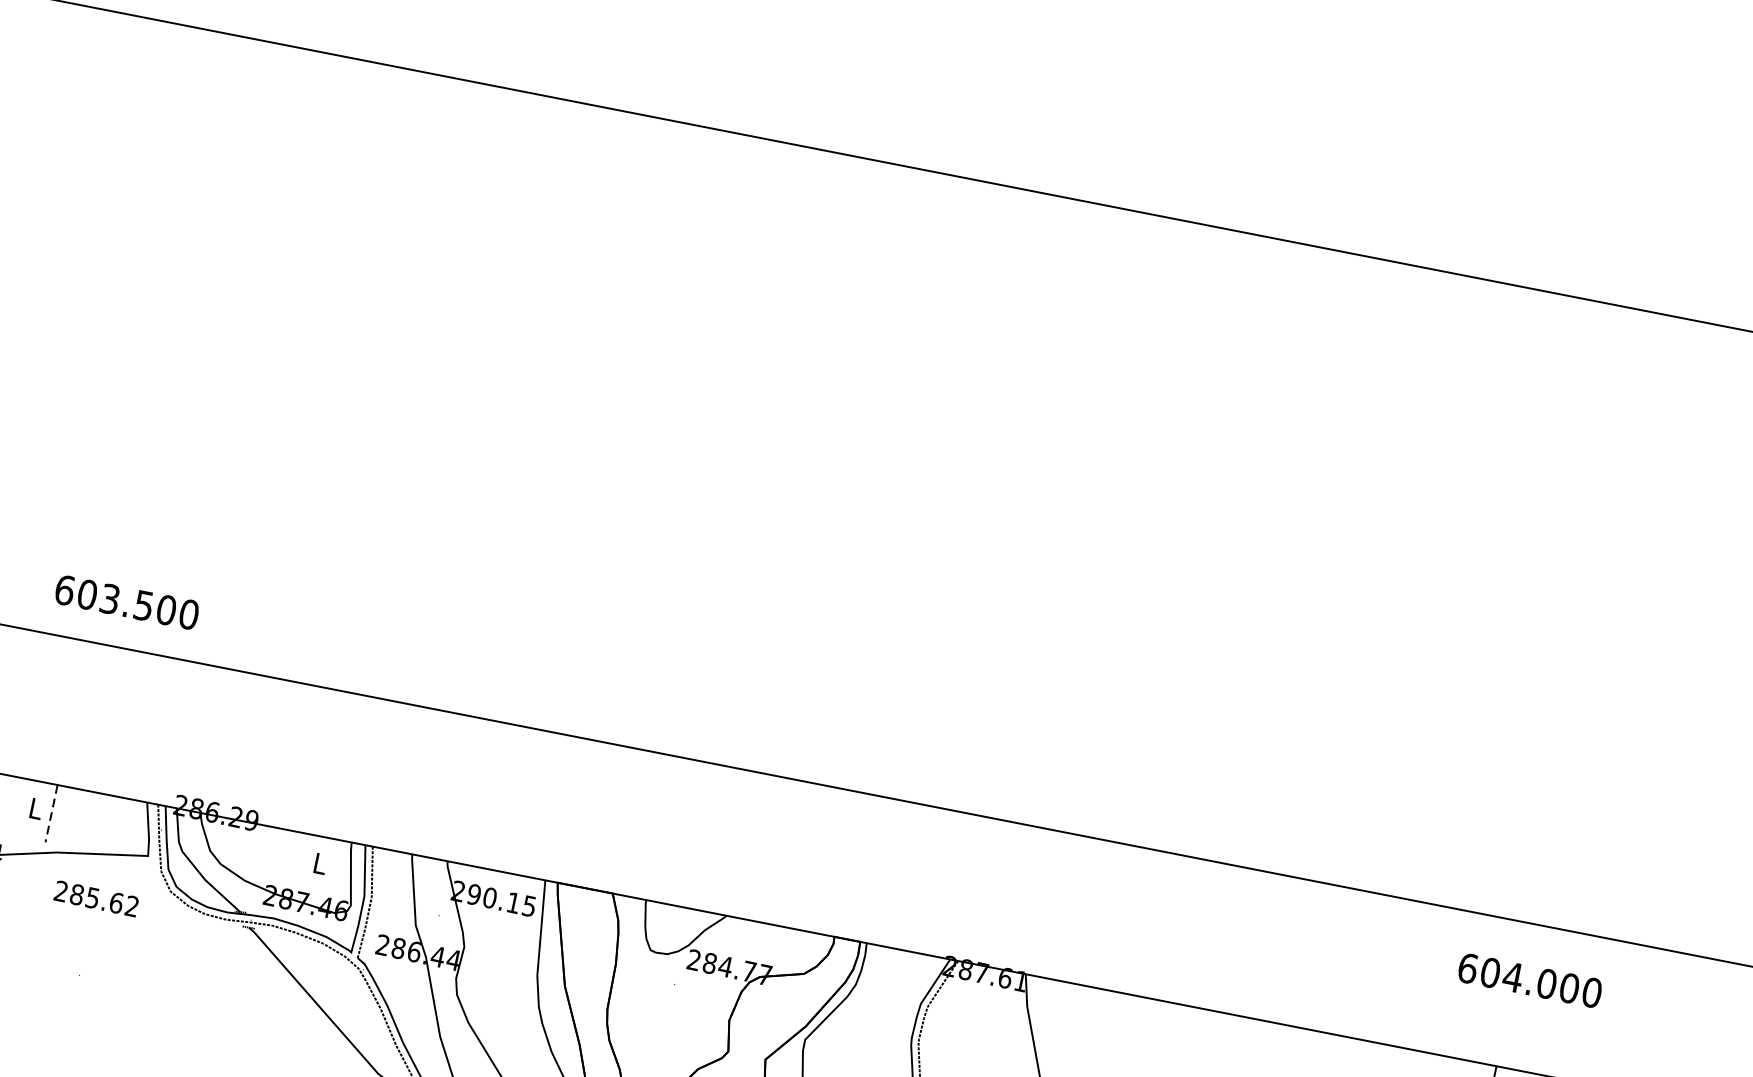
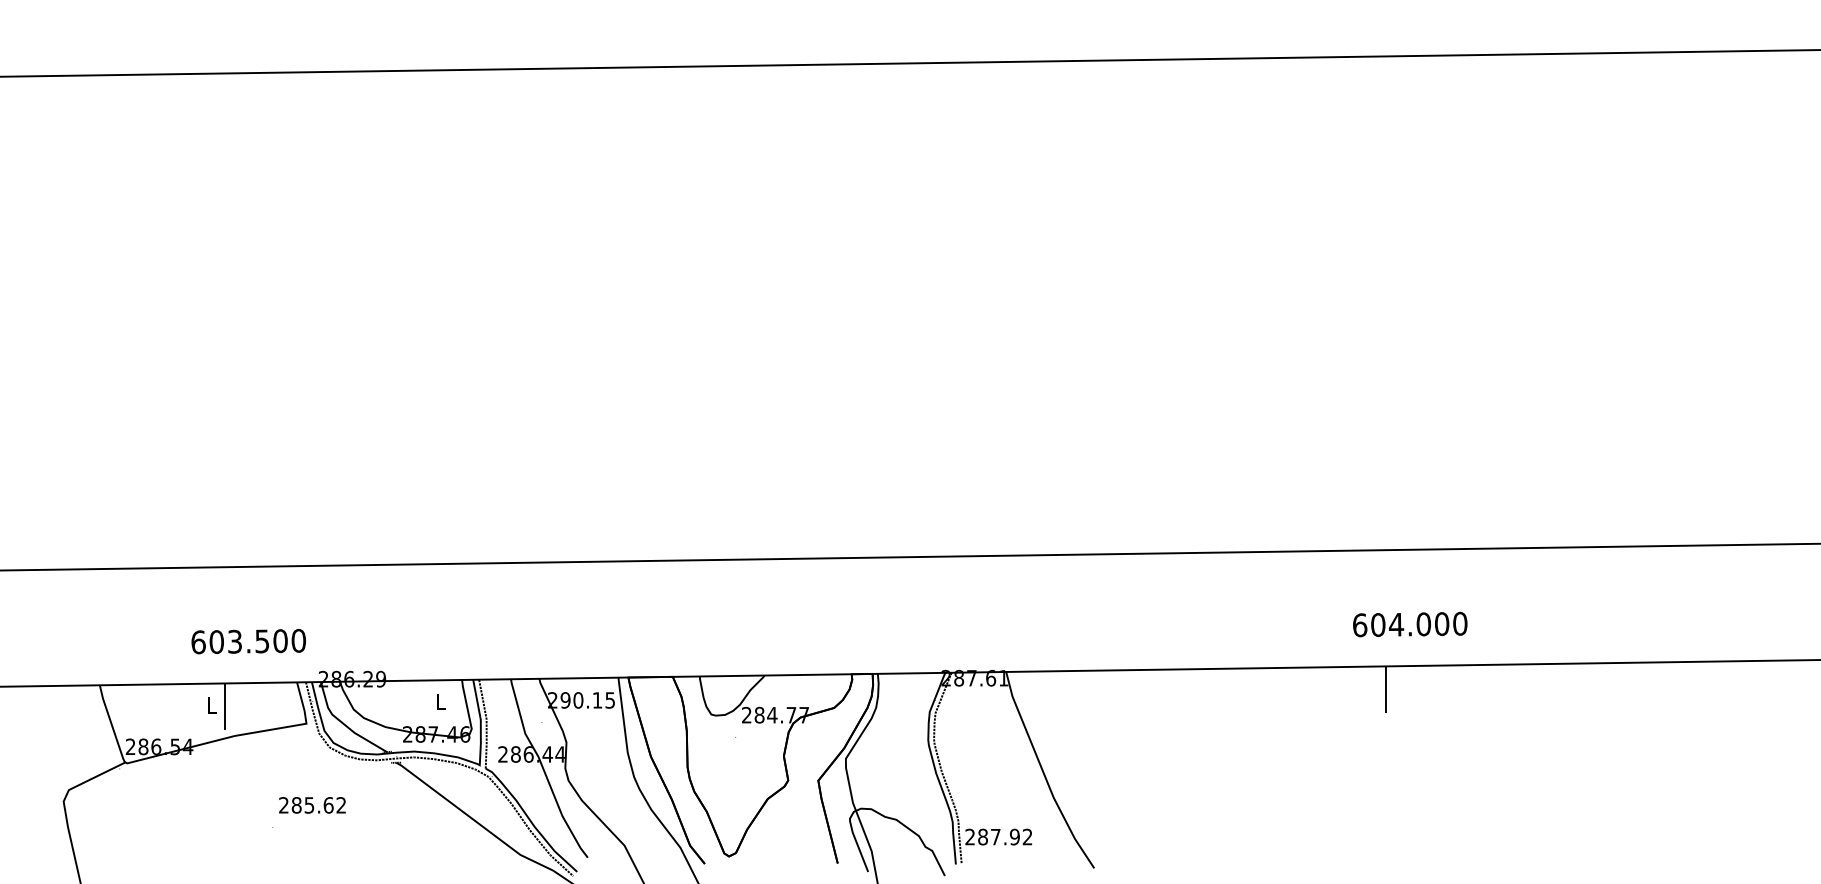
text: (126, 602) -> (248, 641), moved
line: (51, 814) -> (224, 707), dashed -> solid
text: (96, 899) -> (312, 805), moved
text: (1530, 980) -> (1410, 624), moved

